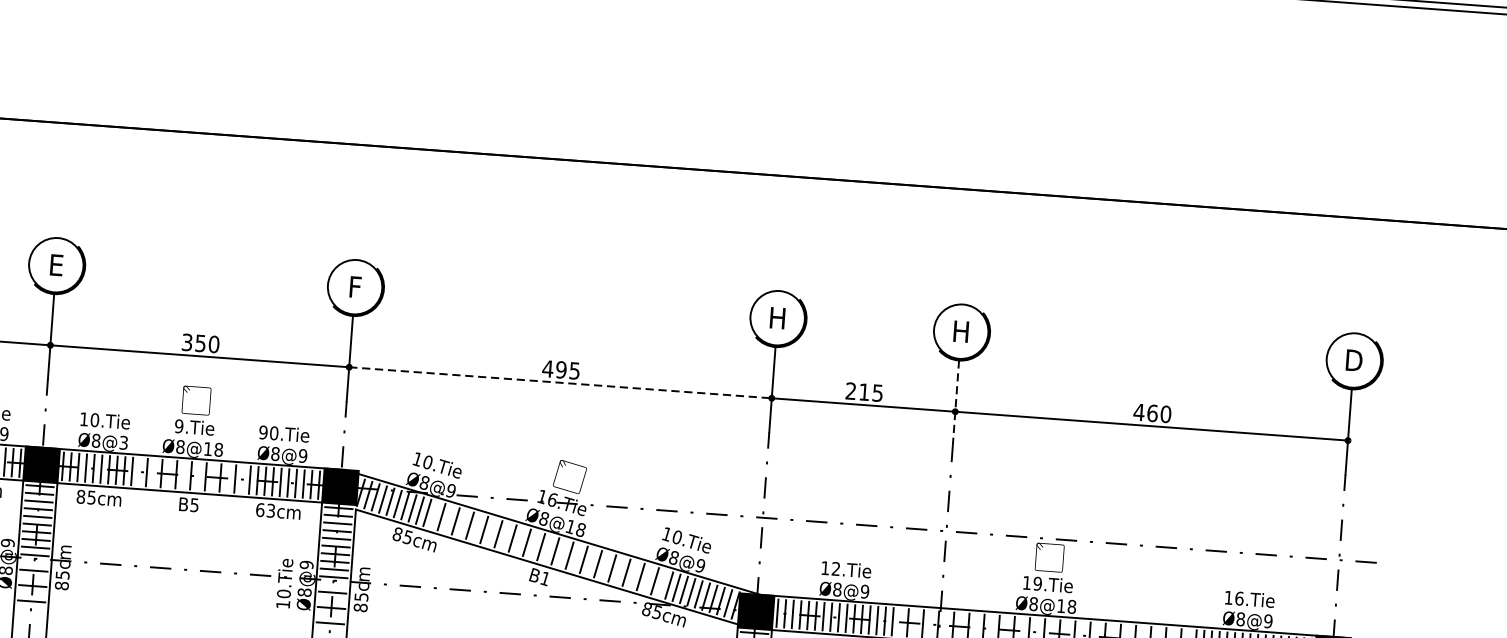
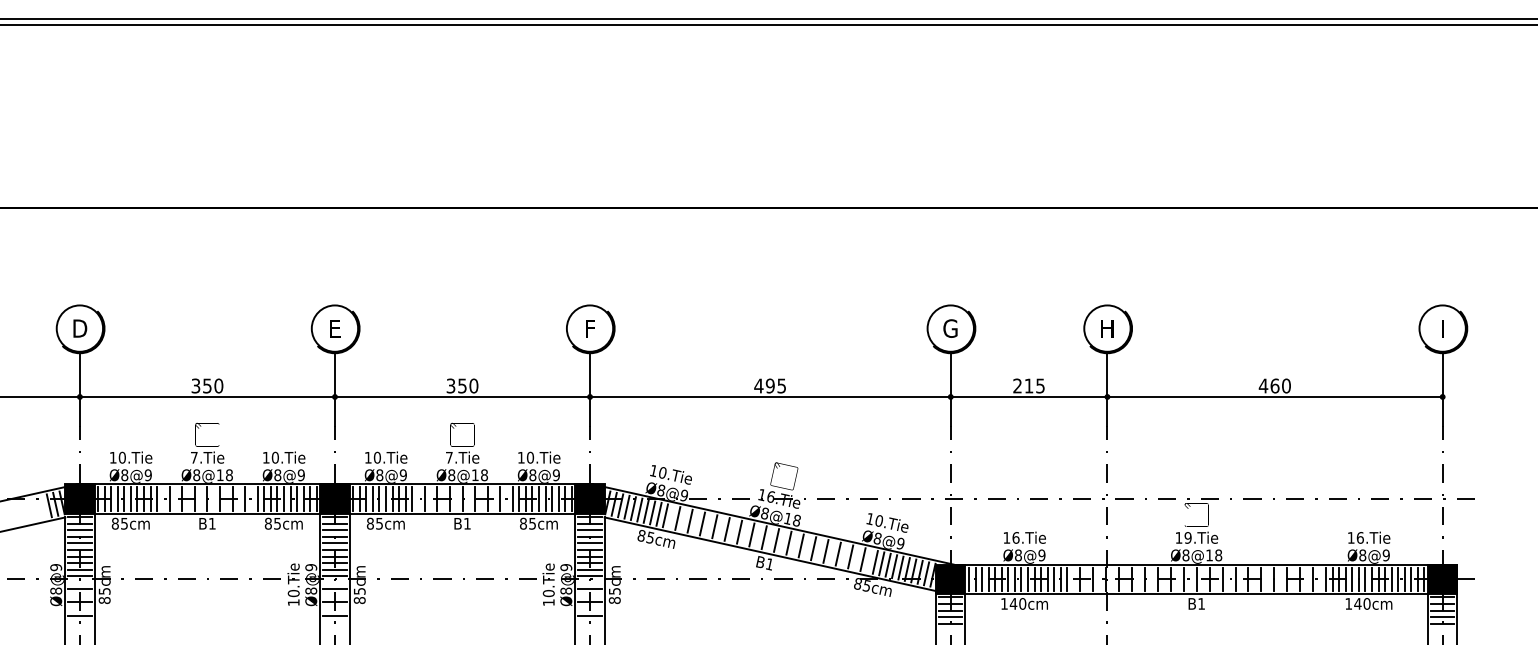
text: (777, 318) -> (950, 328), H -> G
text: (1353, 360) -> (1442, 328), D -> I
line: (560, 382) -> (770, 396), dashed -> solid
line: (956, 403) -> (1107, 389), dashed -> solid
text: (178, 425) -> (448, 457), 9.Tie -> 7.Tie
text: (262, 432) -> (520, 457), 90.Tie -> 10.Tie
text: (122, 441) -> (402, 474), Ø8@3 -> Ø8@9
text: (194, 504) -> (467, 523), B5 -> B1
text: (265, 510) -> (527, 523), 63cm -> 85cm
text: (835, 568) -> (1015, 537), 12.Tie -> 16.Tie

